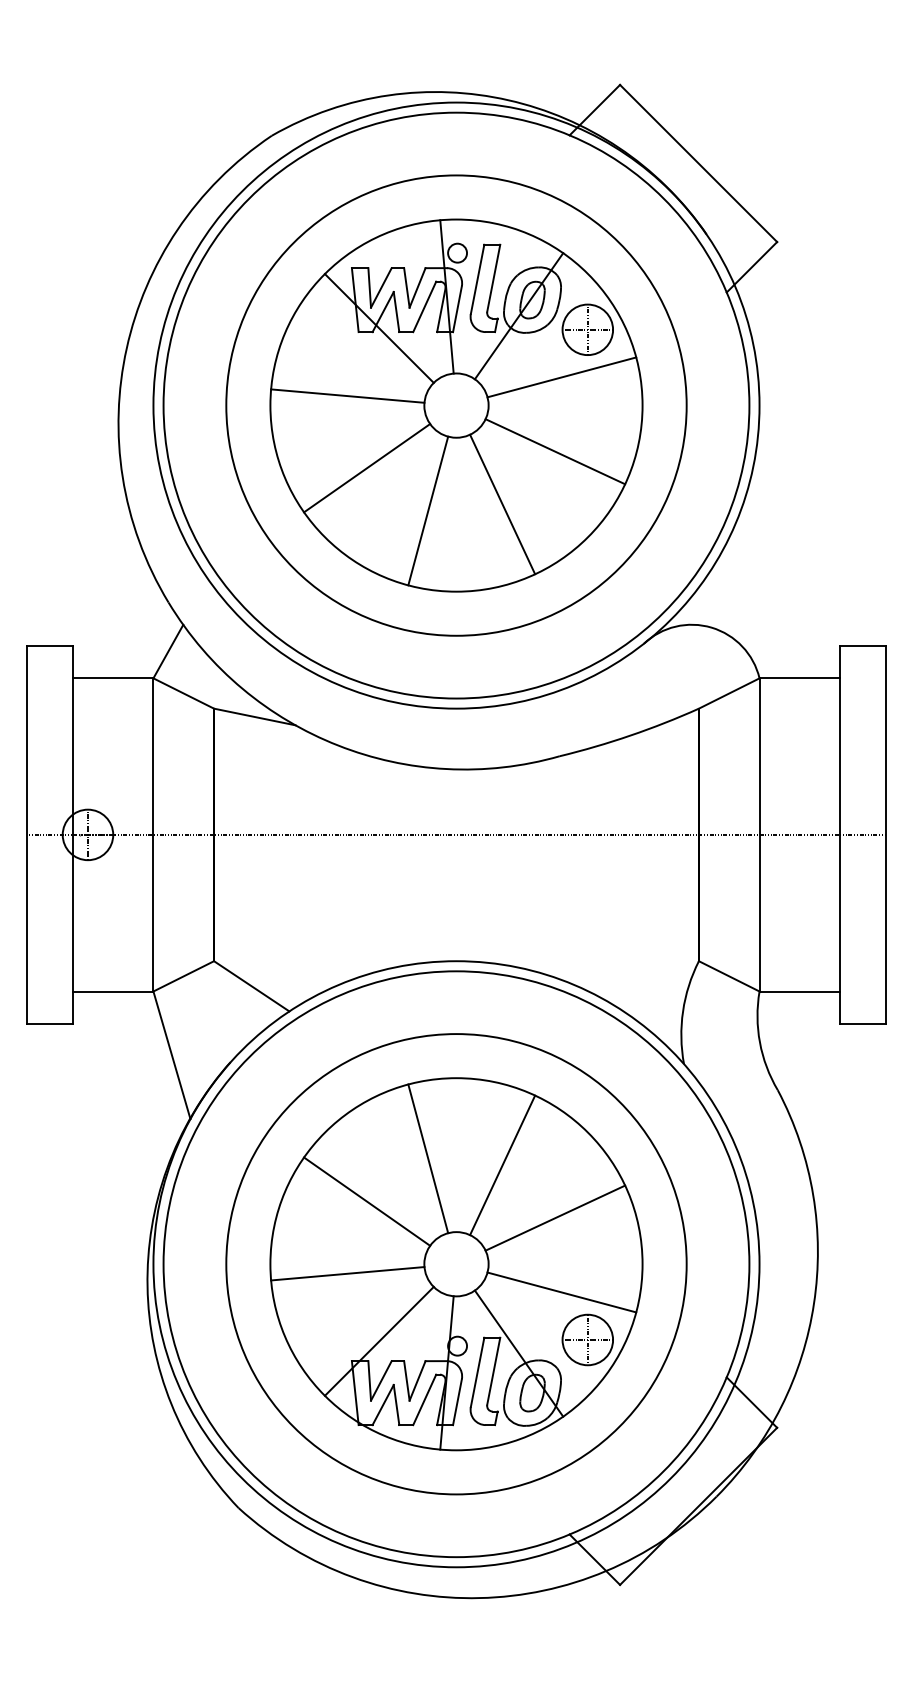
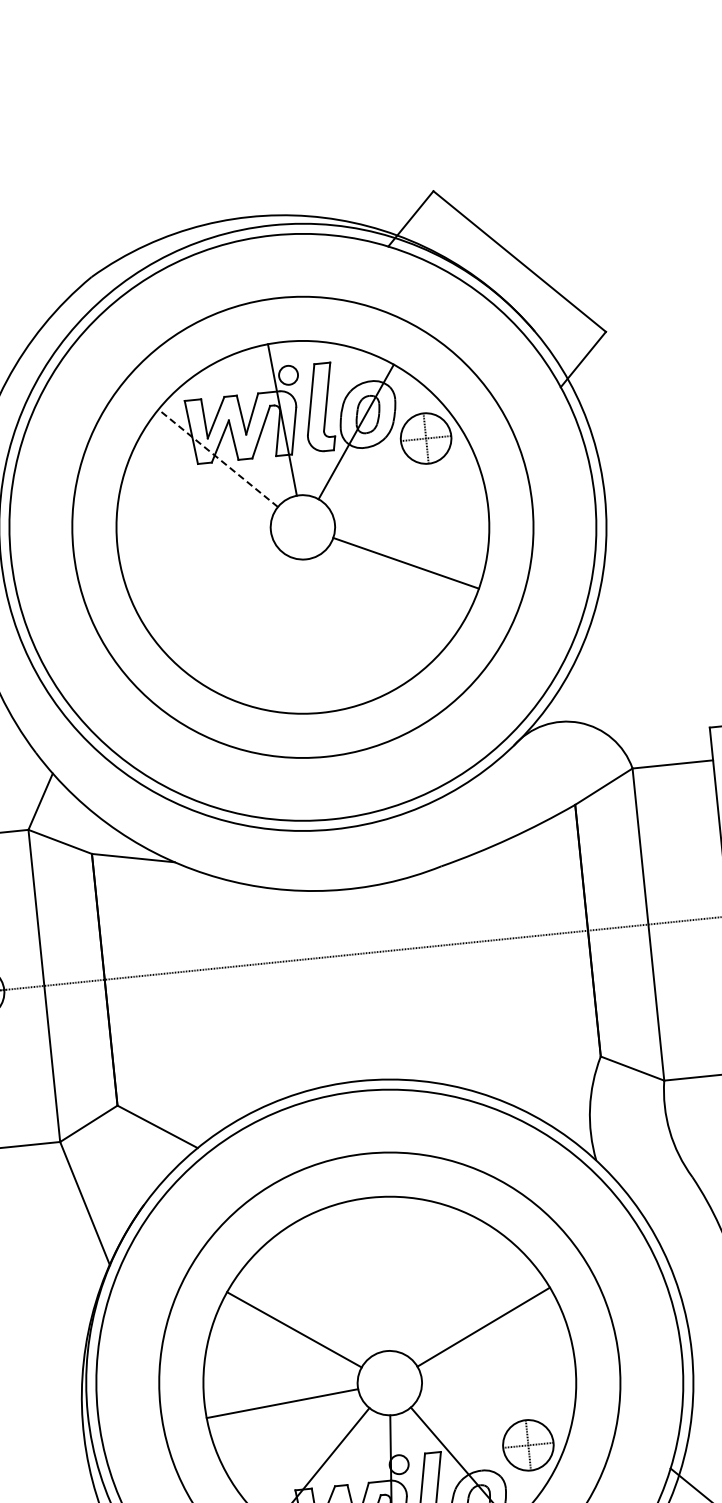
line: (379, 328) -> (218, 458), solid -> dashed
line: (561, 377) -> (404, 488), removed
line: (347, 395) -> (193, 528), removed
line: (367, 468) -> (220, 599), removed
line: (502, 504) -> (358, 621), removed
line: (428, 510) -> (285, 634), removed
line: (428, 1158) -> (351, 1280), removed
line: (502, 1165) -> (425, 1280), removed
line: (561, 1292) -> (497, 1400), removed

